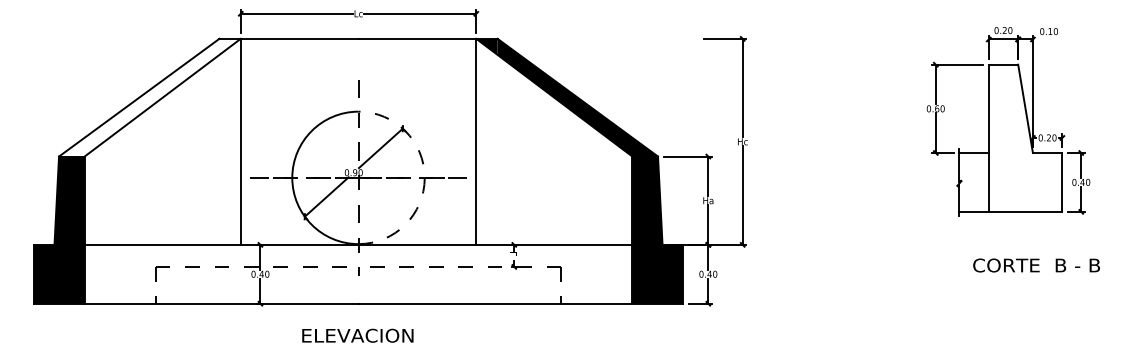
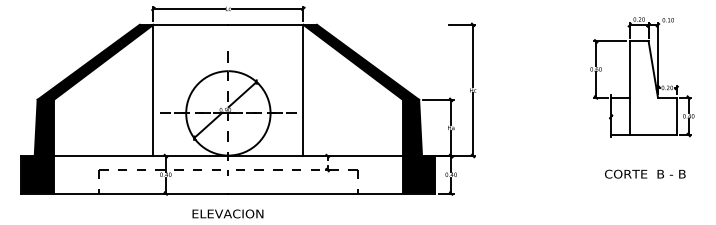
fill: (149, 96) -> (95, 61), added
arc: (424, 178) -> (270, 113), dashed -> solid
text: (1036, 264) -> (645, 173), moved

